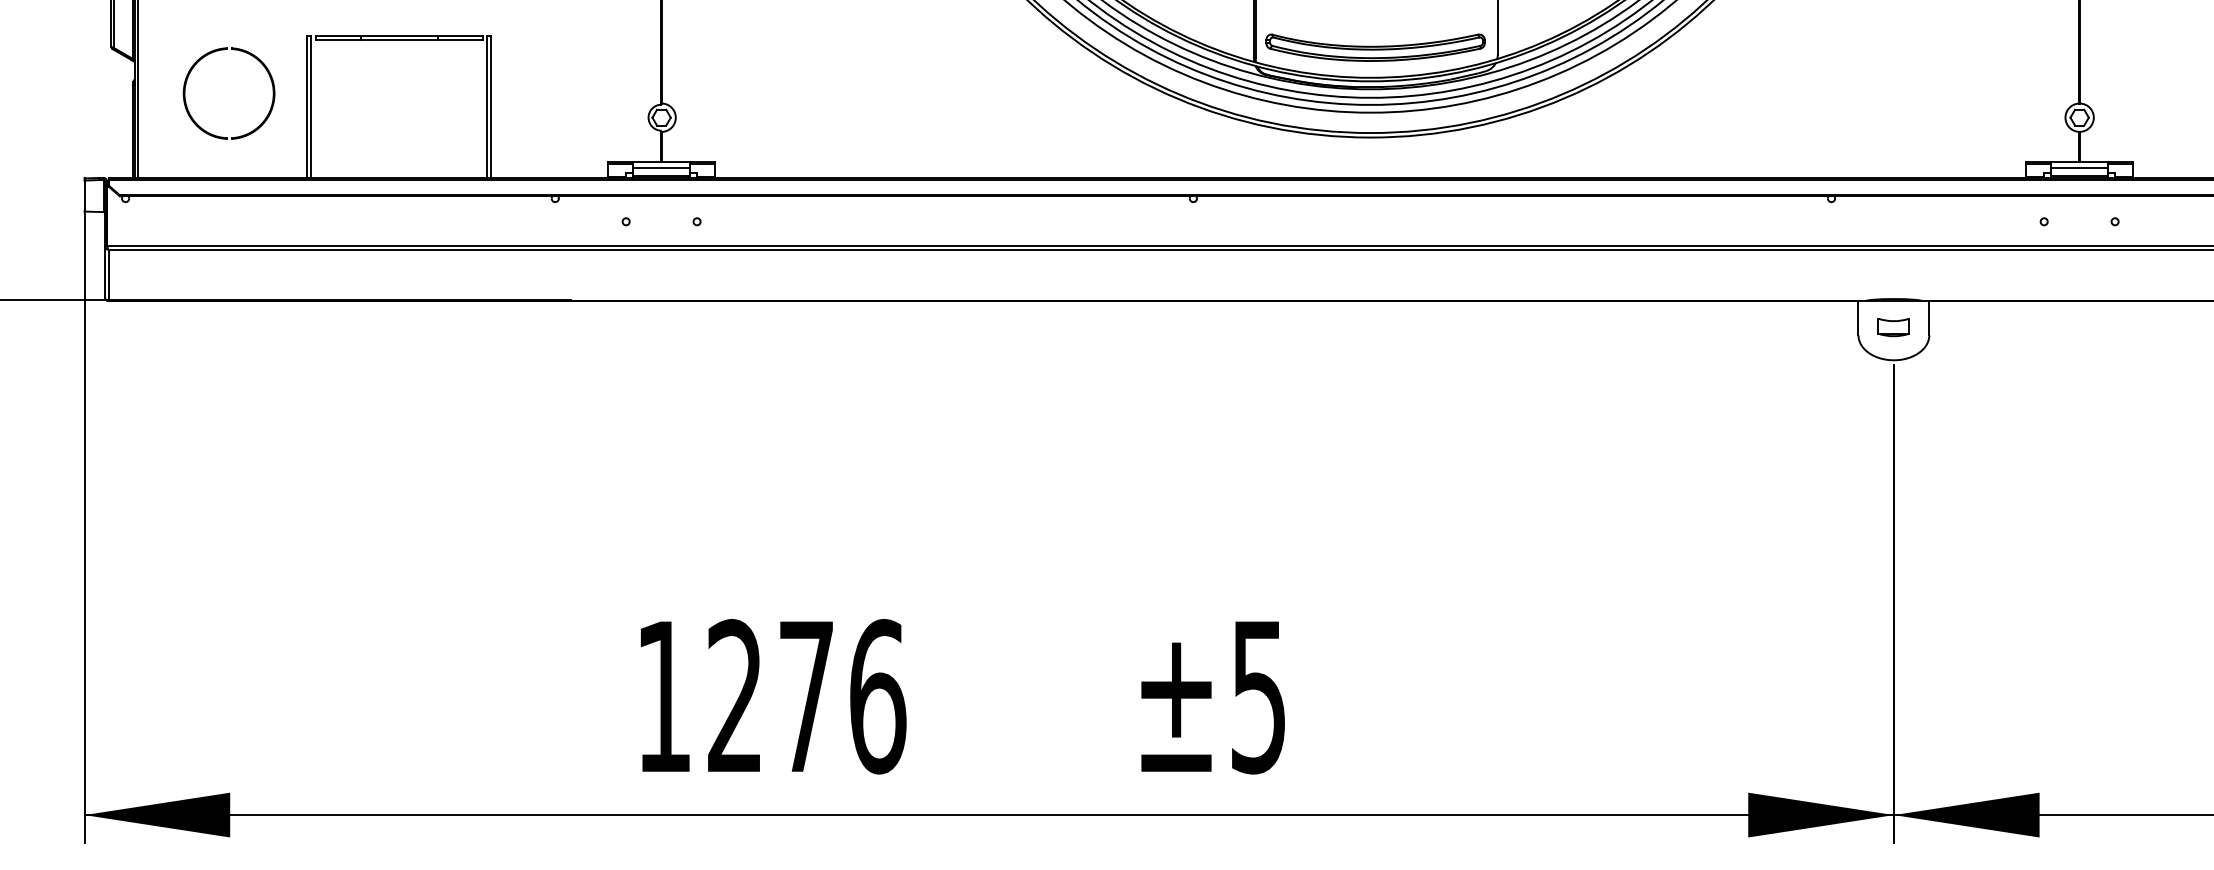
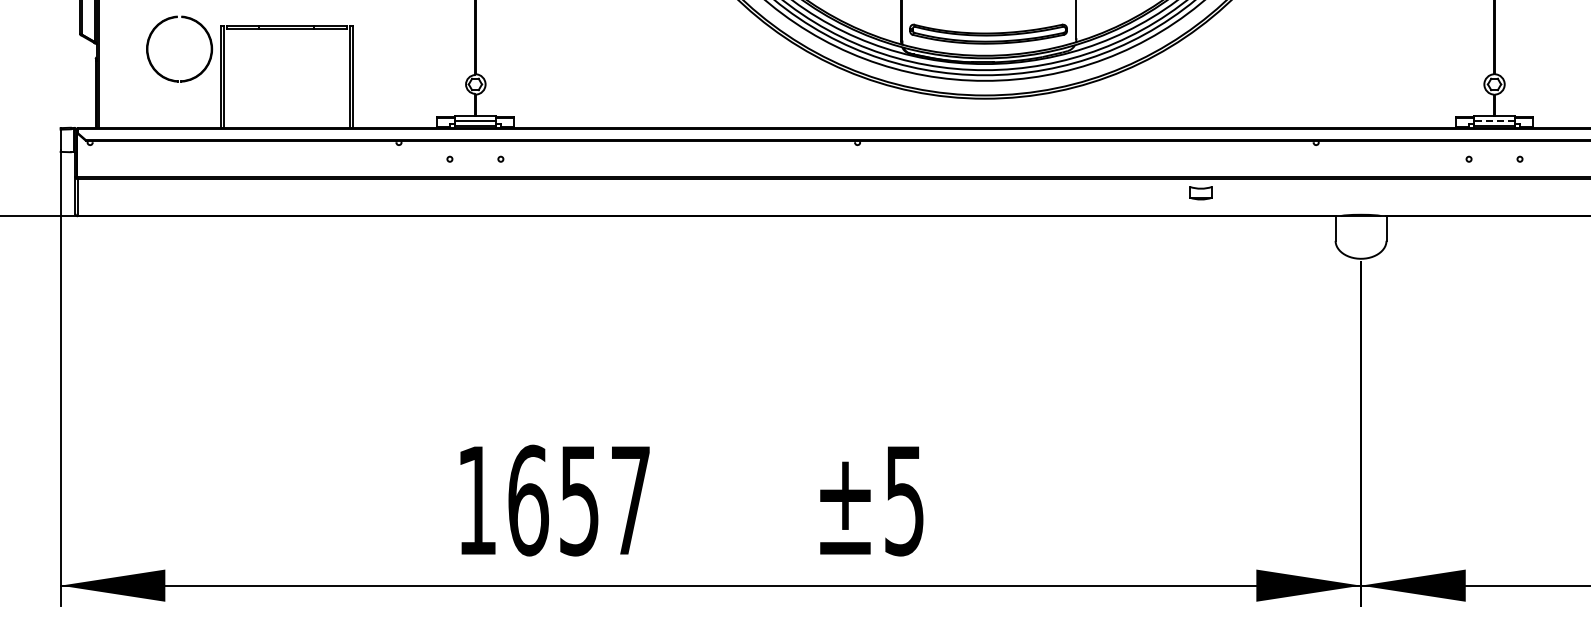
part: (217, 52) -> (171, 19), moved
line: (2079, 167) -> (1494, 120), solid -> dashed
part: (1893, 327) -> (1200, 193), moved
text: (806, 696) -> (579, 500), 1276 -> 1657

